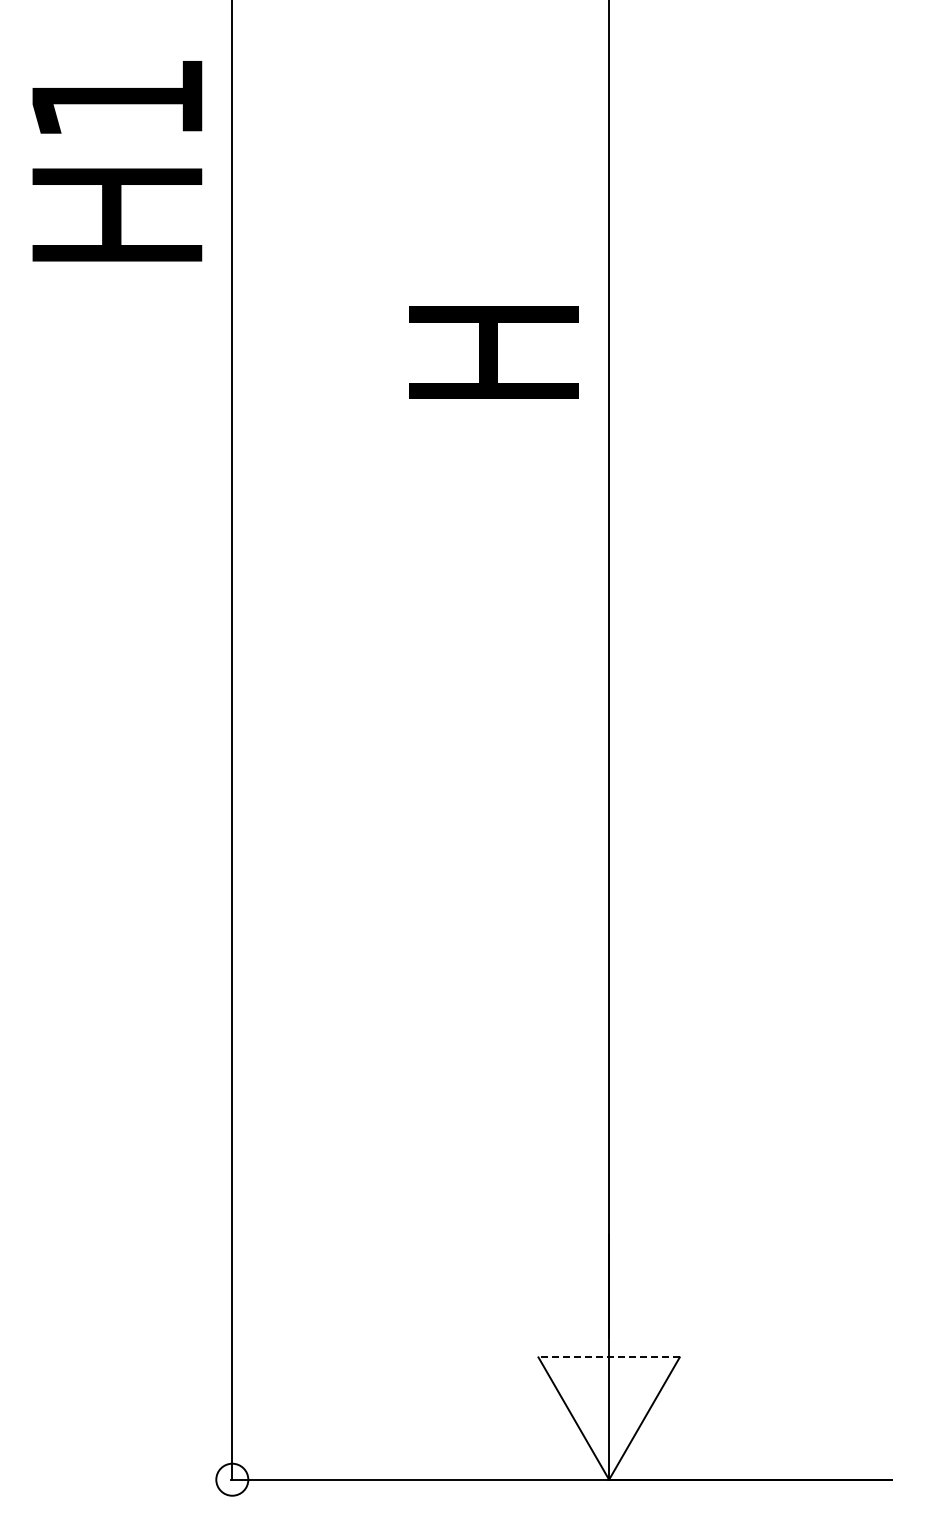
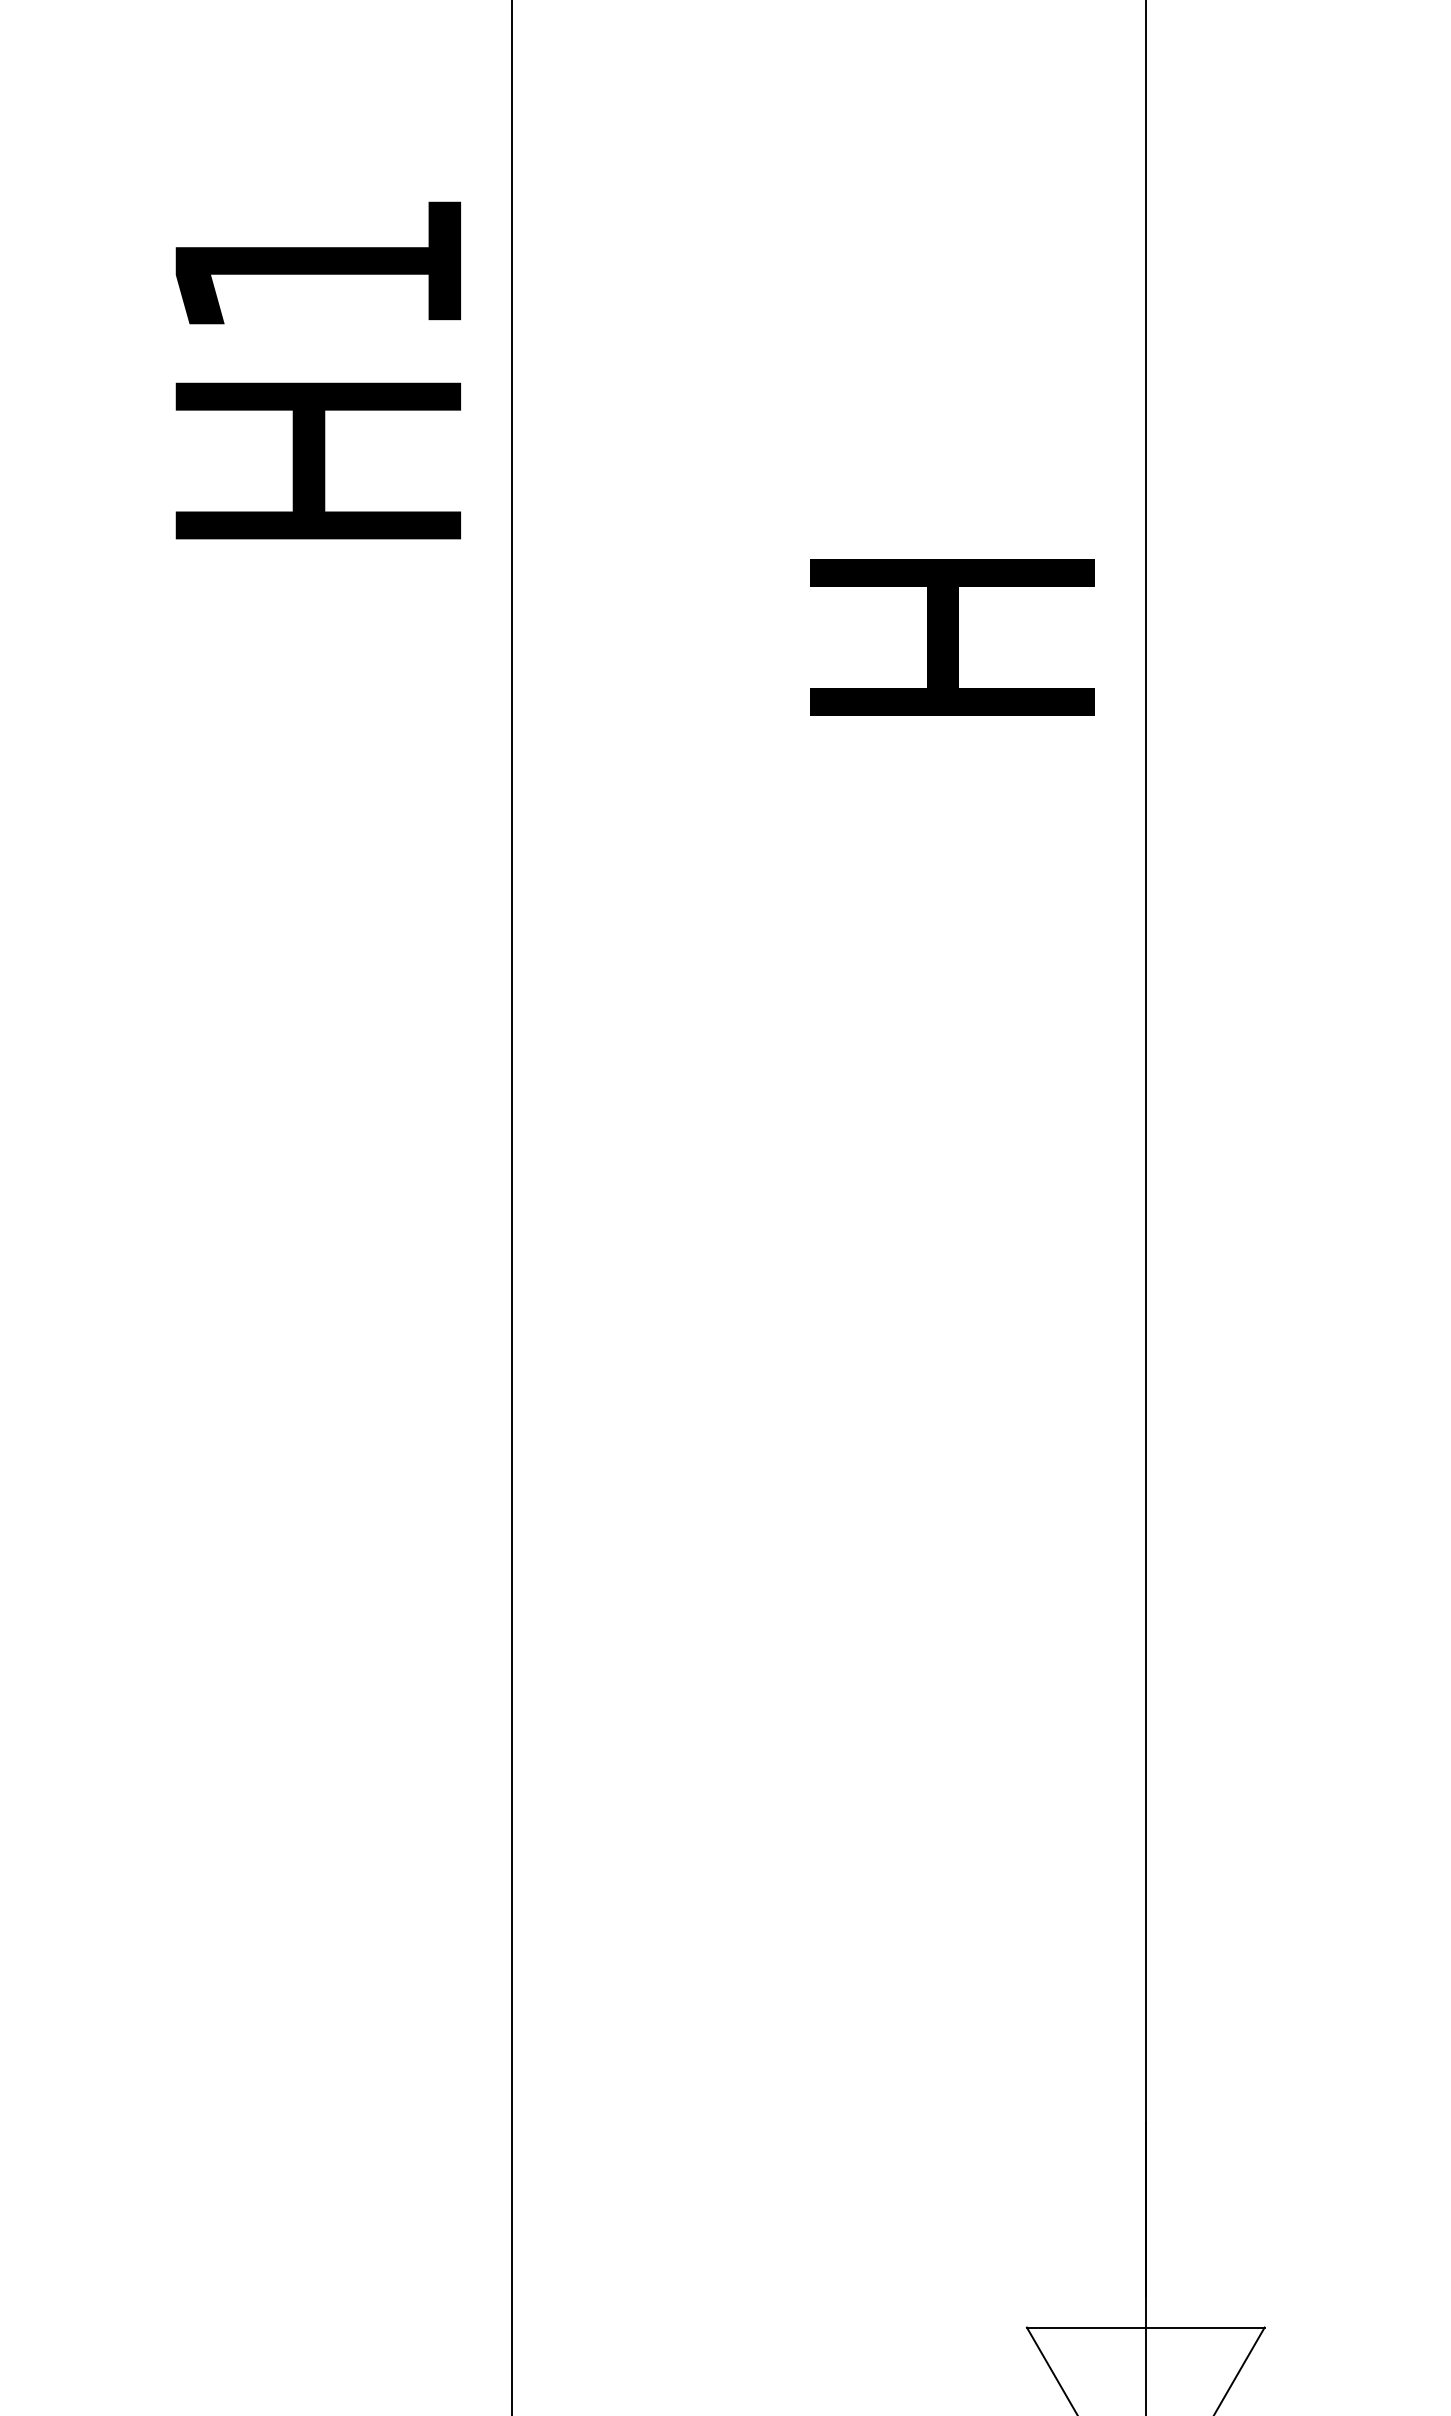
text: (117, 161) -> (318, 371), moved
line: (609, 1357) -> (1146, 2327), dashed -> solid

